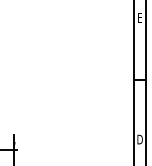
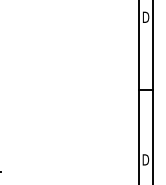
text: (139, 17) -> (145, 16), E -> D

